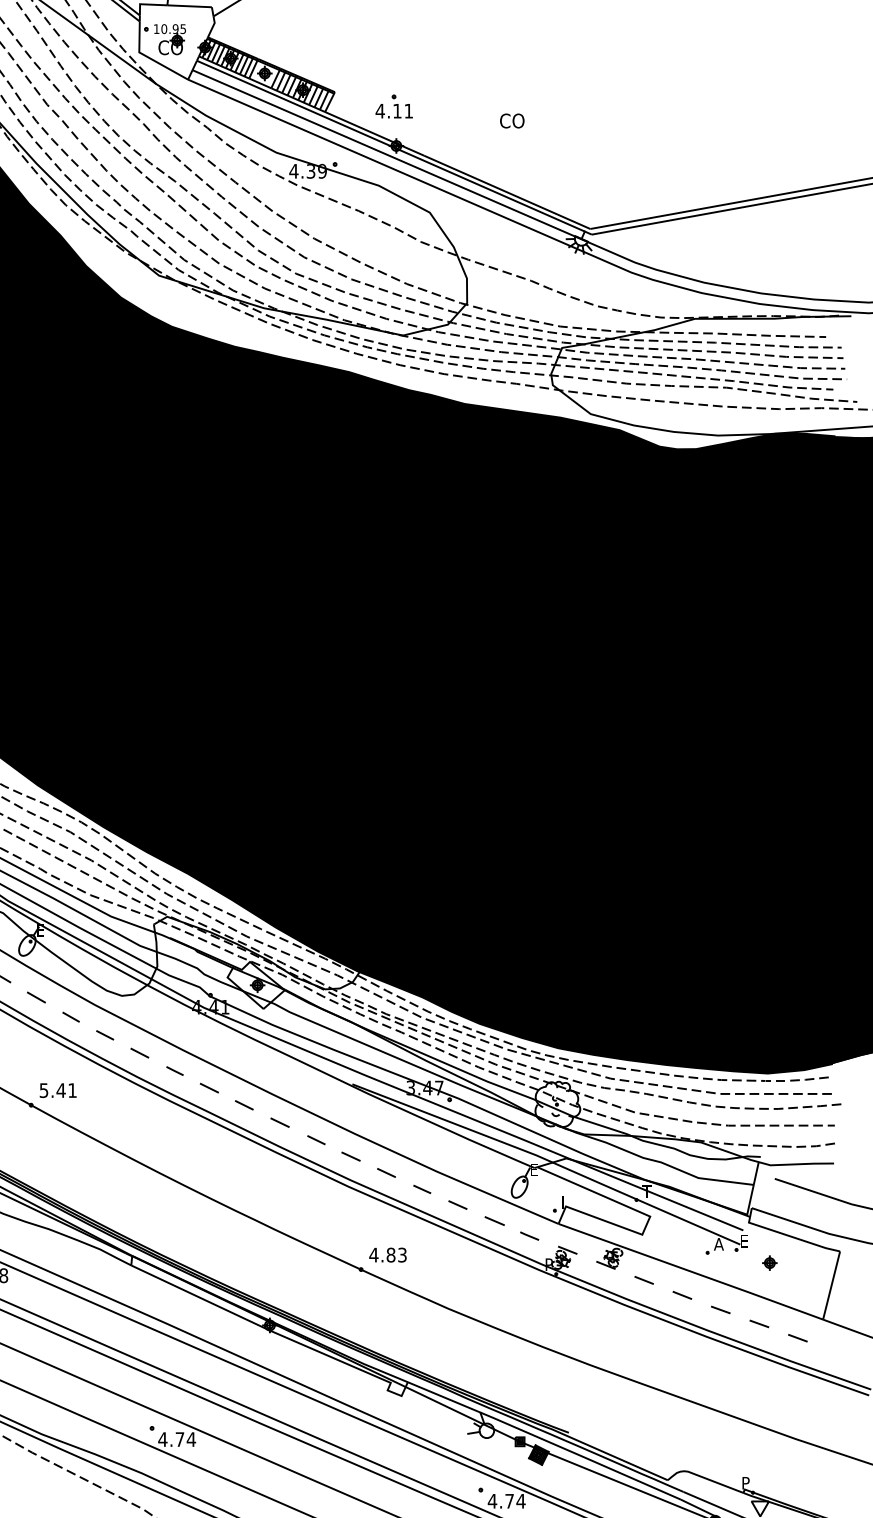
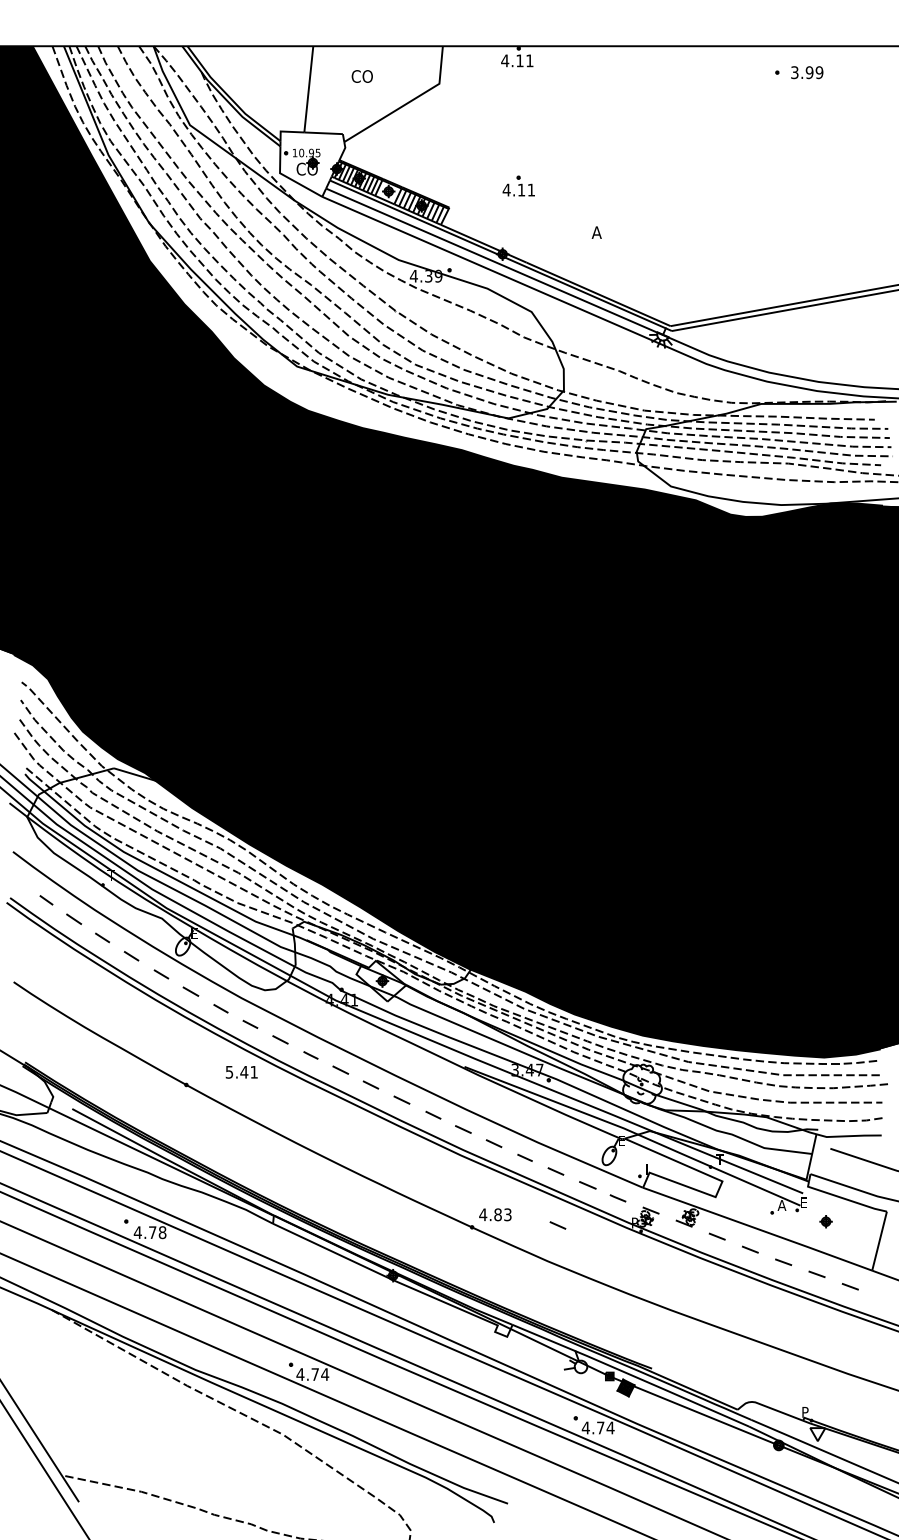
part: (393, 105) -> (518, 185), moved
text: (511, 120) -> (602, 232), CO -> A
text: (57, 1090) -> (241, 1072), moved
line: (459, 1267) -> (557, 1225), added

